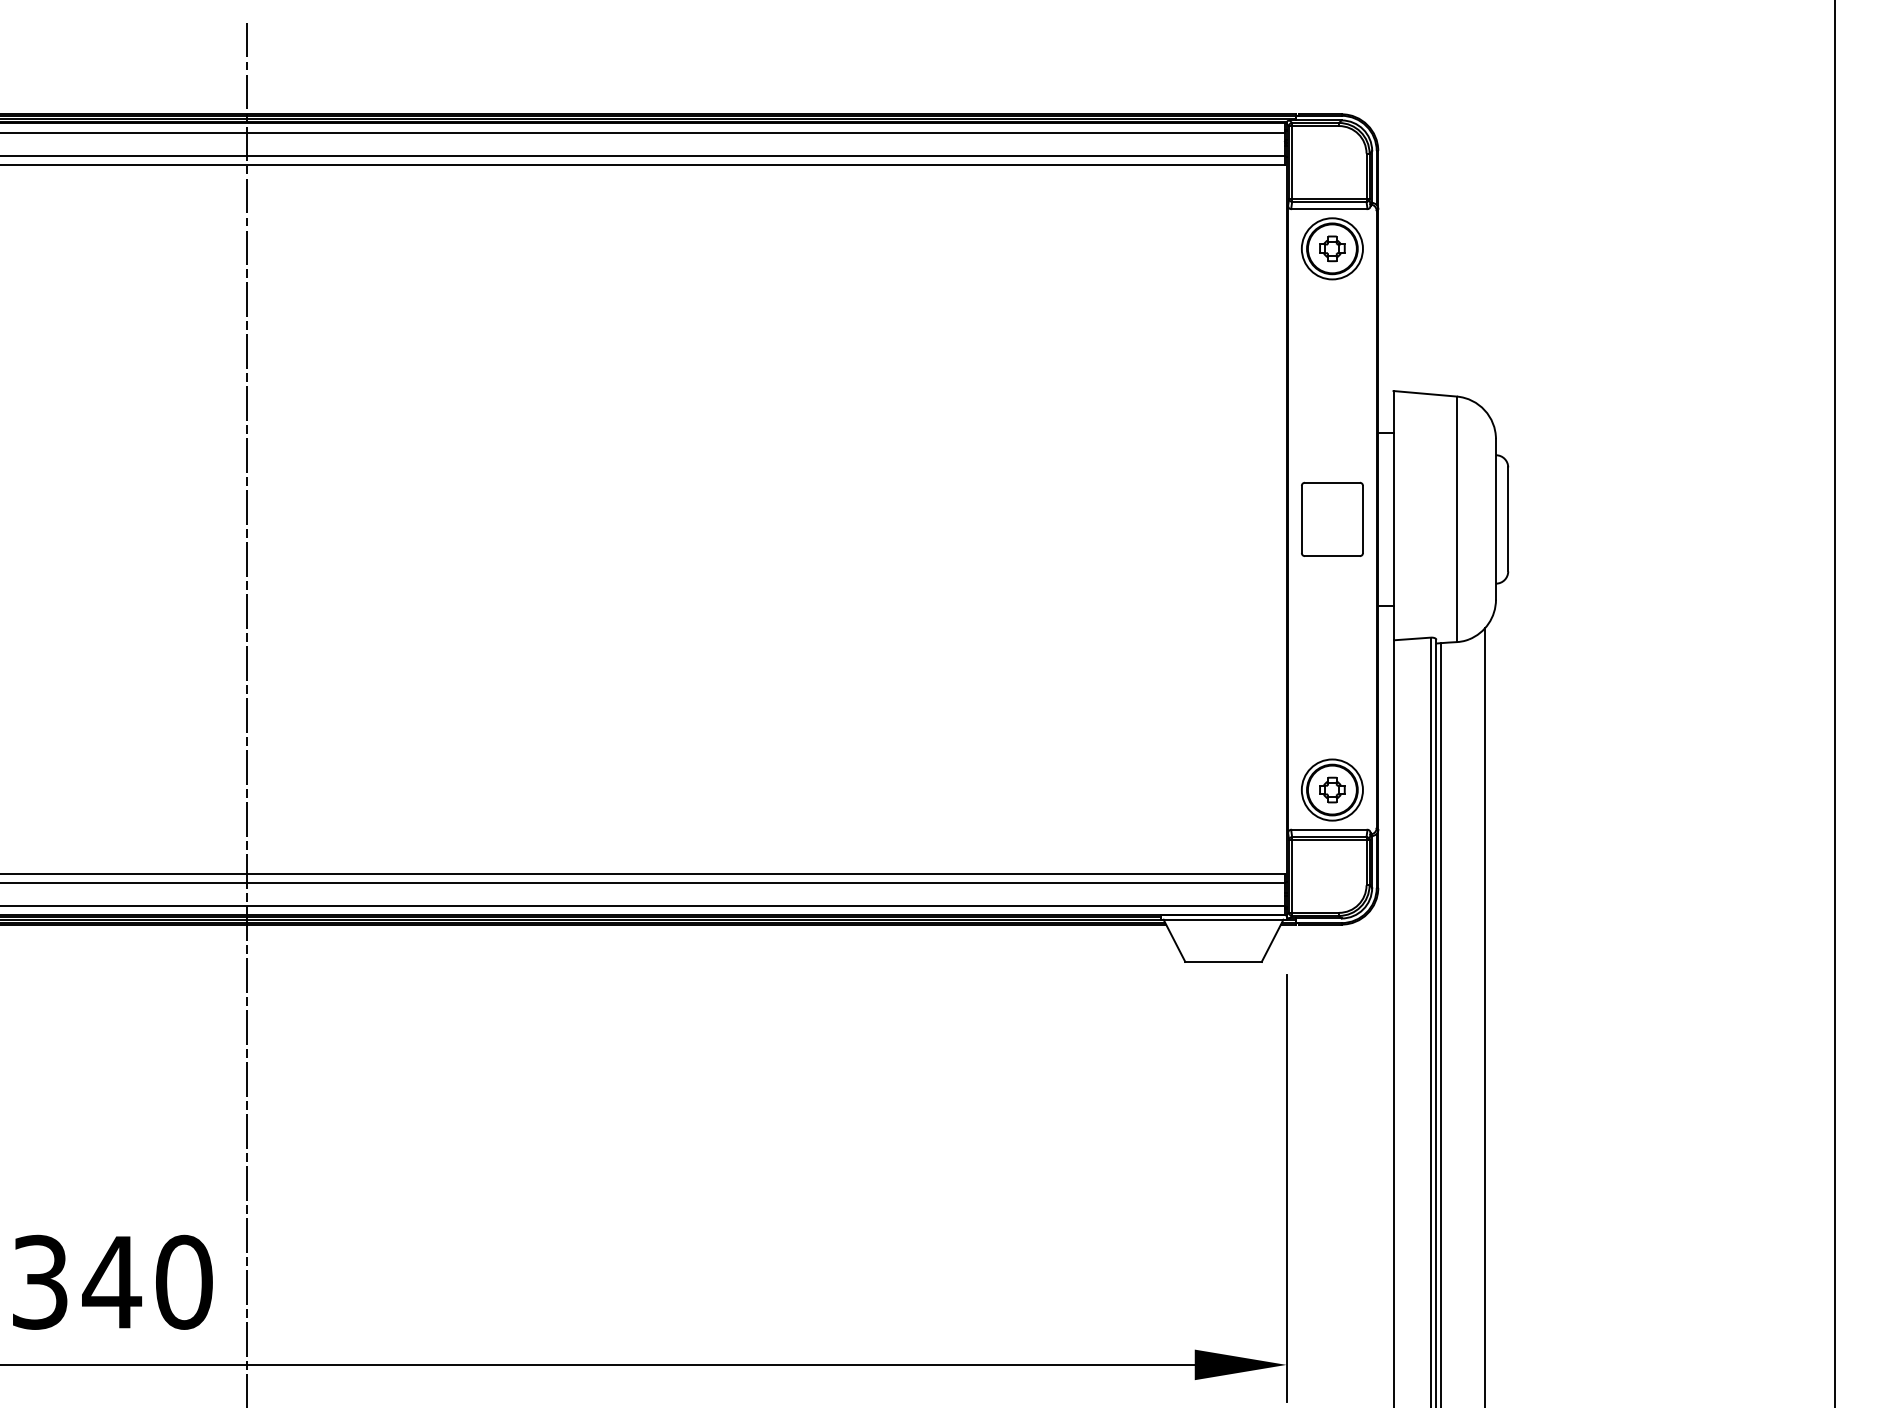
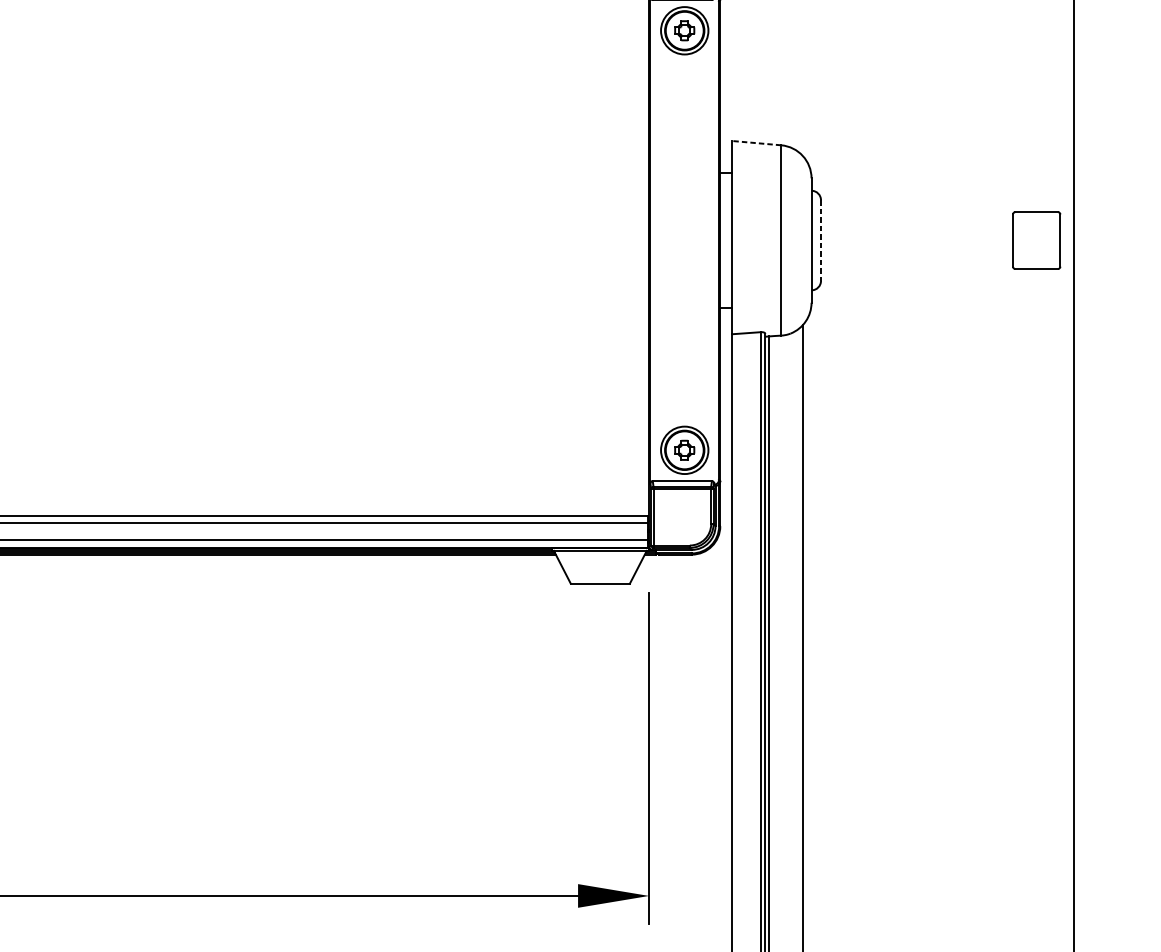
line: (1425, 393) -> (756, 142), solid -> dashed
part: (1332, 518) -> (1036, 239), moved
line: (1508, 519) -> (821, 240), solid -> dashed

